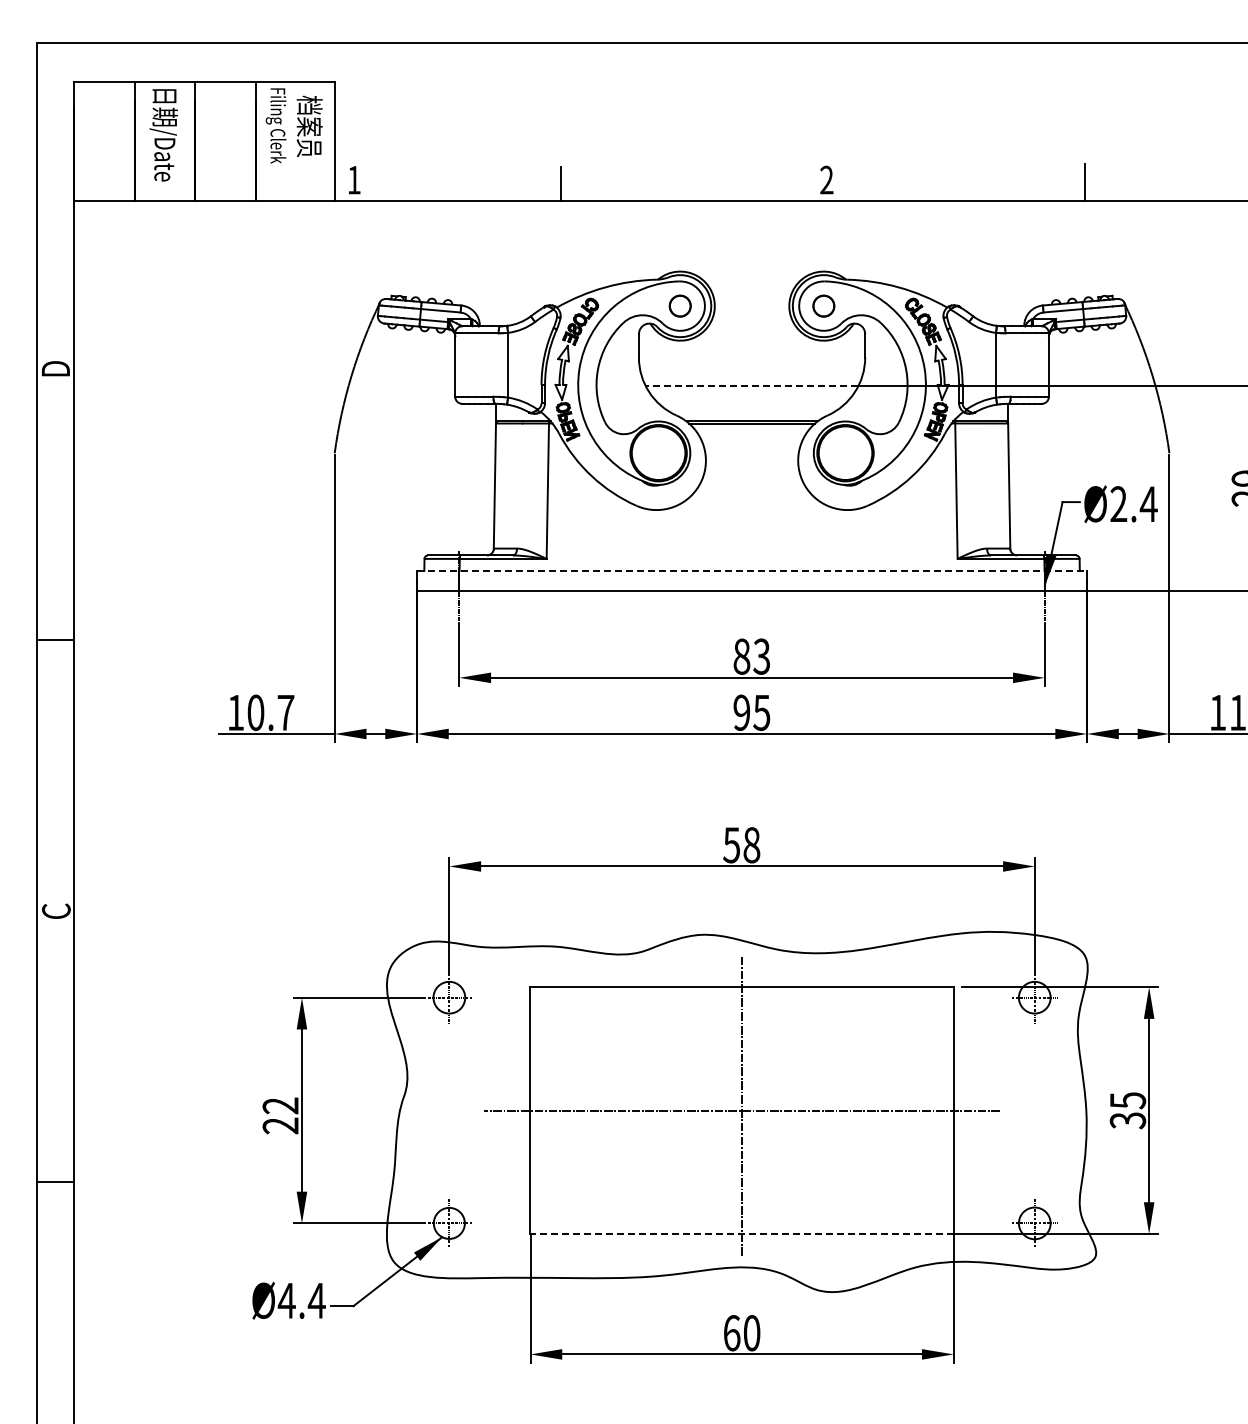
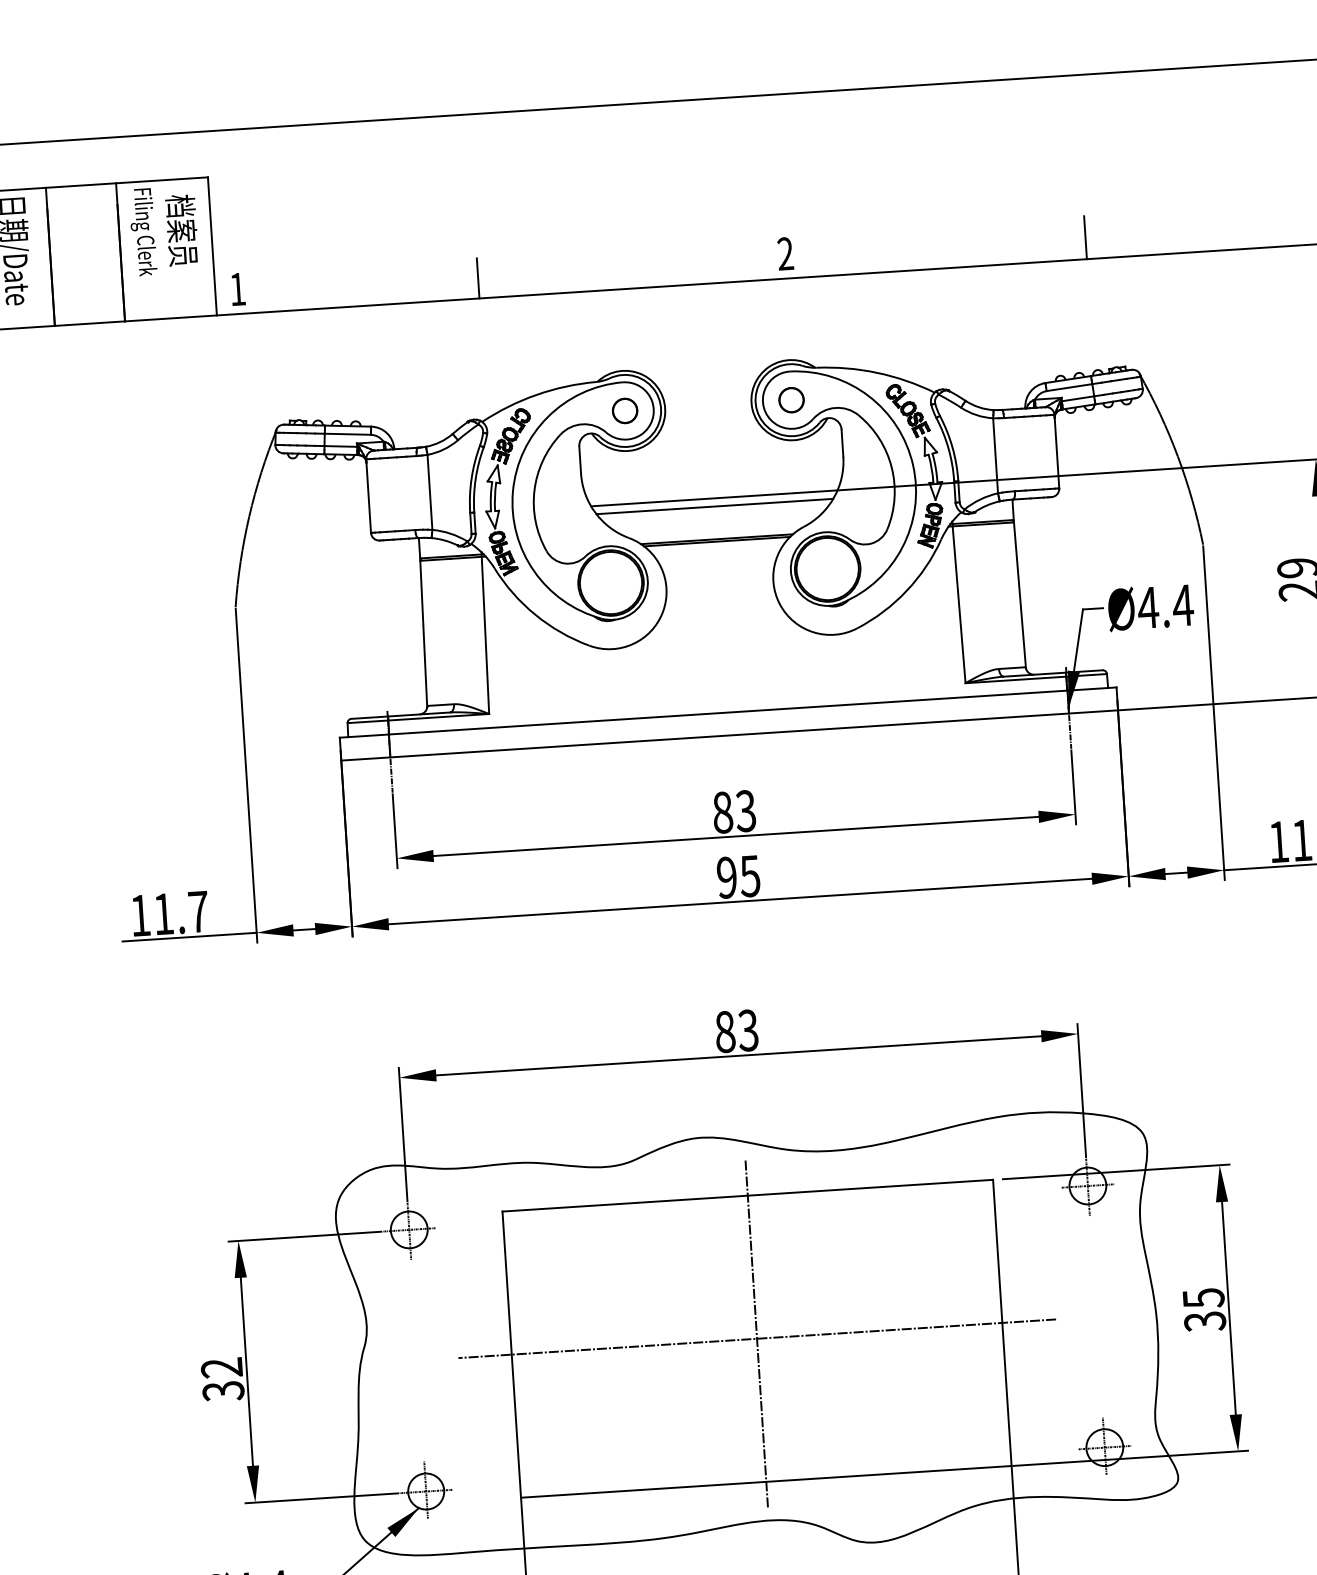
line: (751, 386) -> (713, 498), dashed -> solid
line: (751, 393) -> (714, 506), added
text: (1118, 503) -> (1147, 606), Ø2.4 -> Ø4.4
line: (752, 570) -> (728, 711), dashed -> solid
text: (255, 712) -> (163, 913), 10.7 -> 11.7
text: (741, 845) -> (736, 1031), 58 -> 83
text: (280, 1125) -> (223, 1390), 22 -> 32
line: (742, 1233) -> (766, 1481), dashed -> solid

